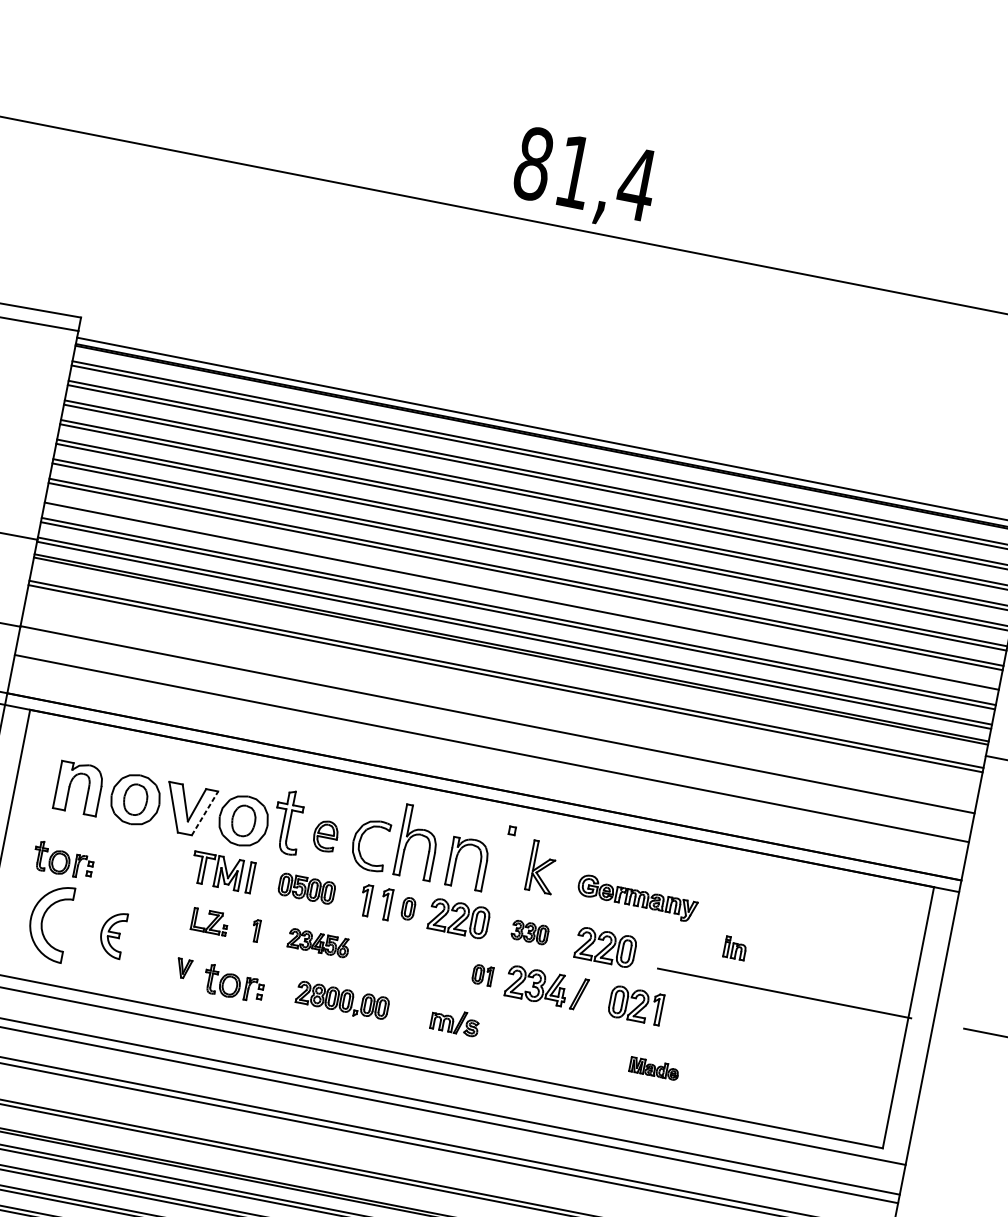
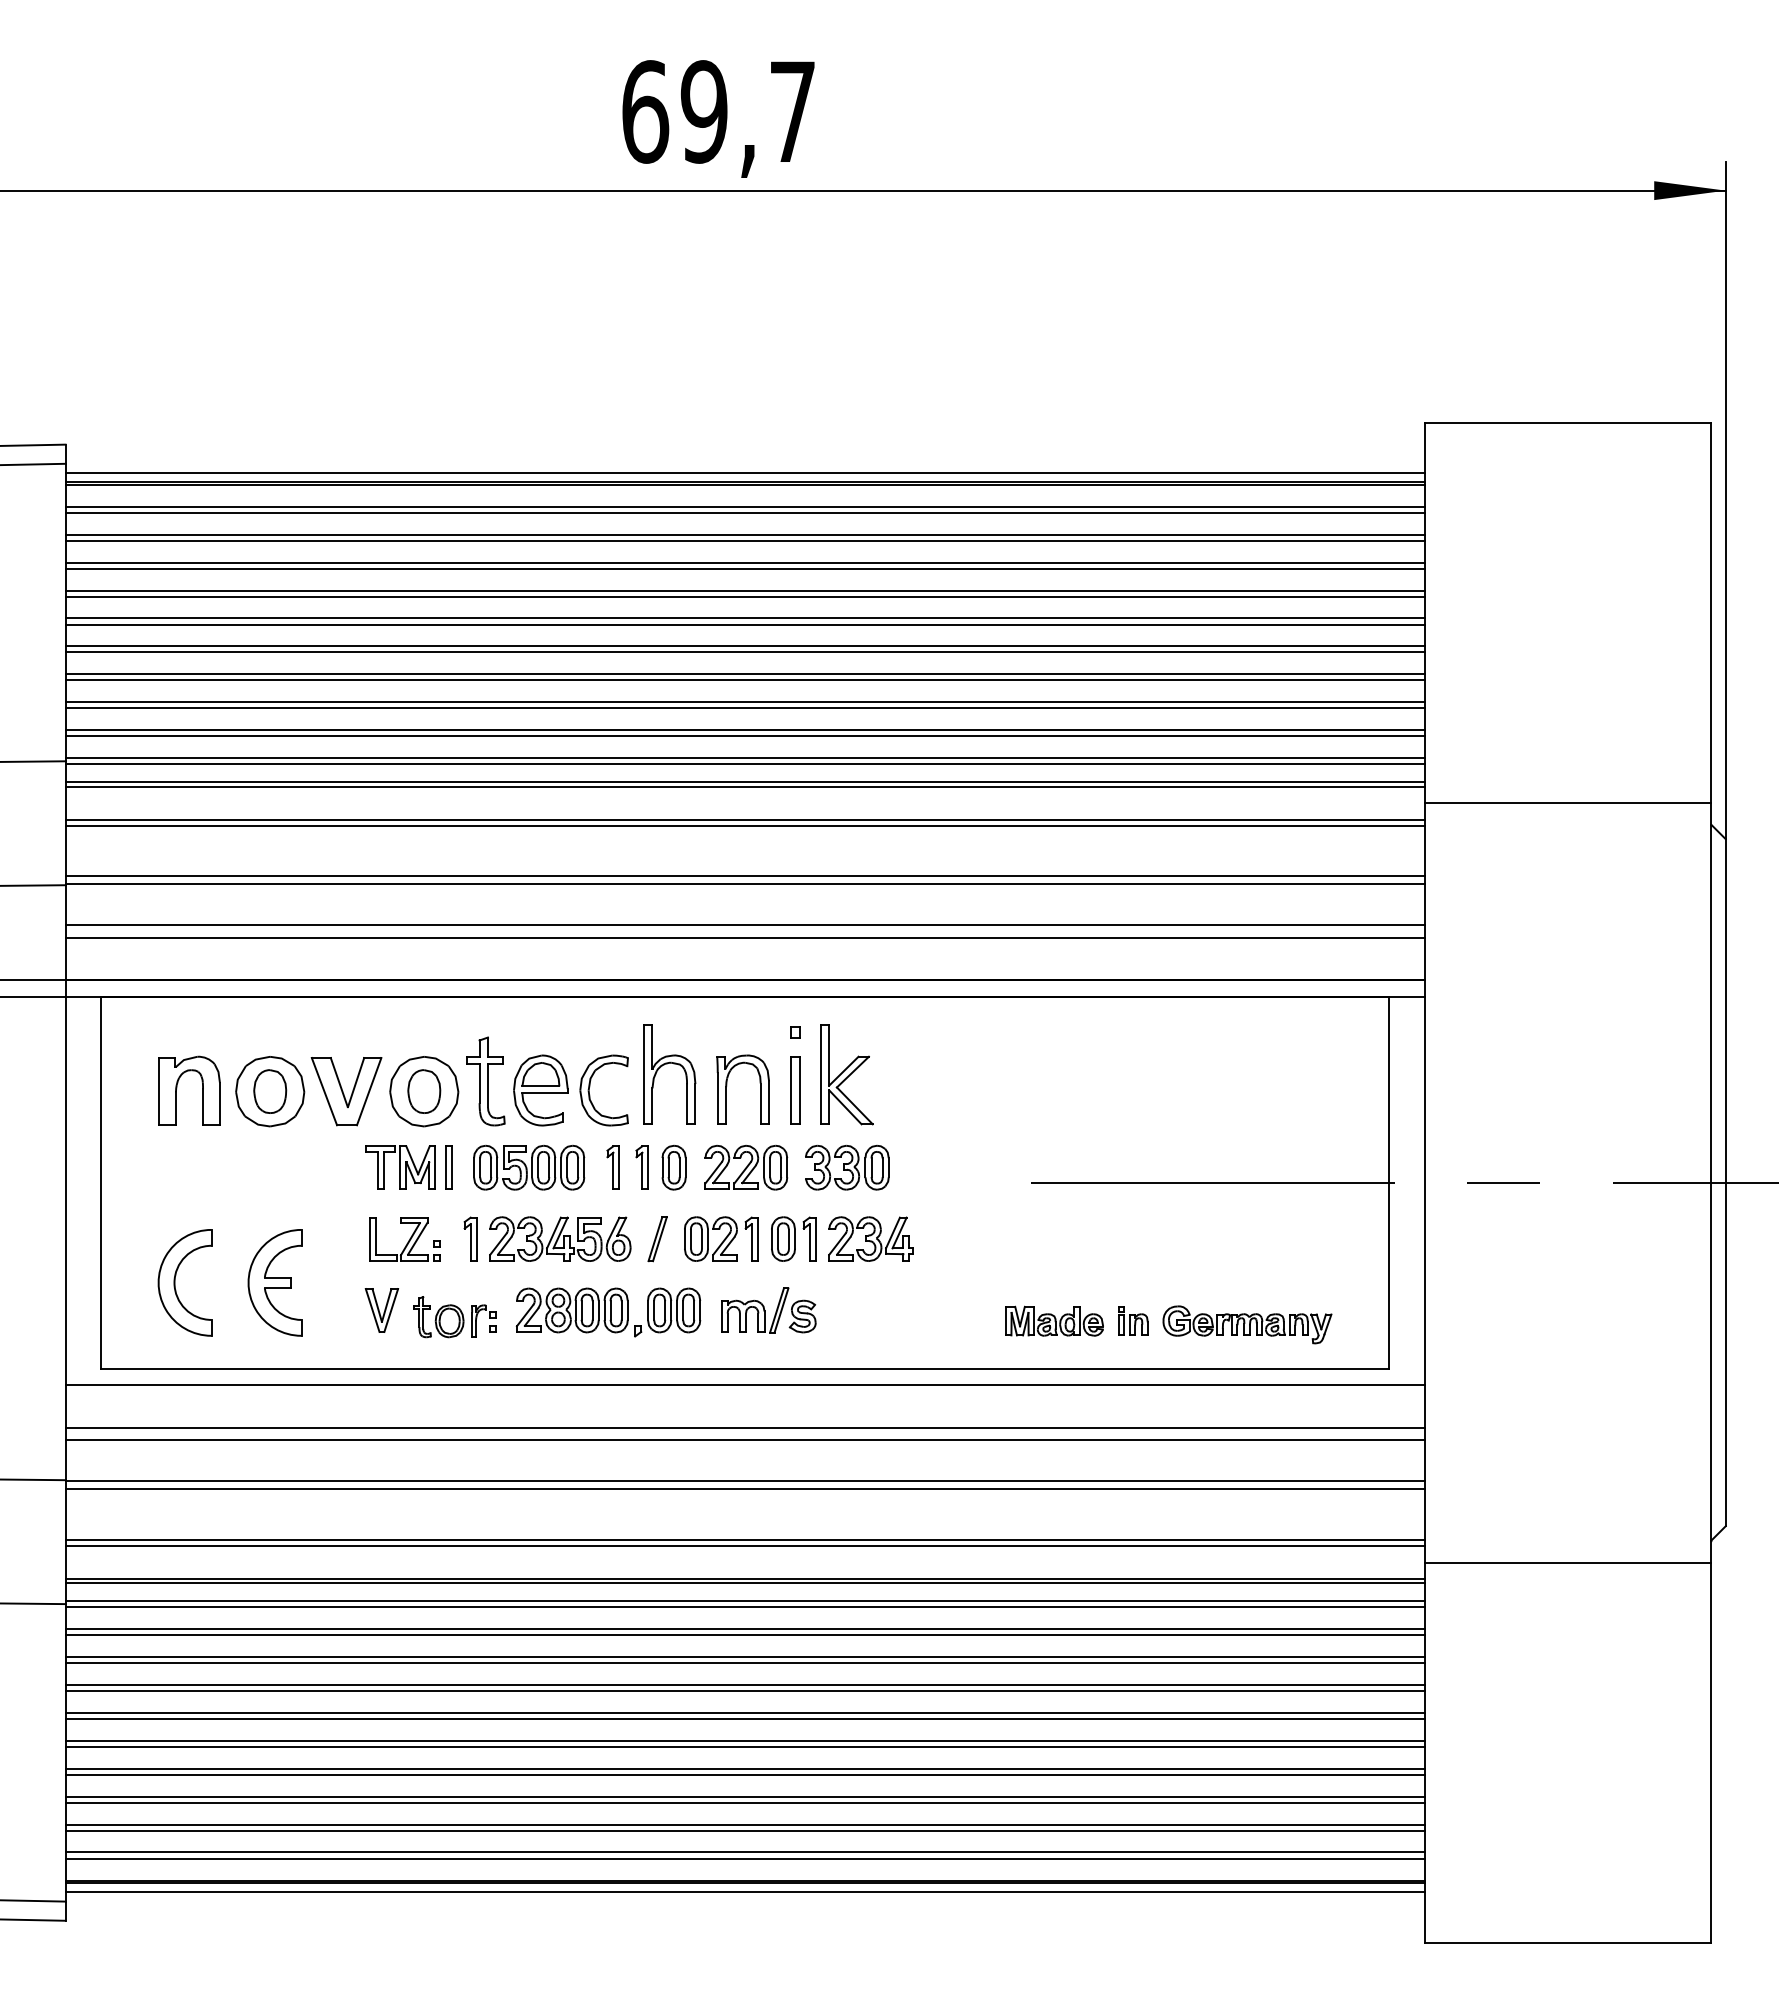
text: (585, 173) -> (719, 111), 81,4 -> 69,7
line: (522, 592) -> (745, 702), added
line: (498, 713) -> (745, 875), added
line: (490, 757) -> (745, 937), added
line: (205, 813) -> (369, 1091), dashed -> solid
part: (325, 836) -> (540, 1090), size x1.67
part: (63, 860) -> (187, 1194), removed
part: (542, 867) -> (846, 1074), size x1.43
part: (504, 871) -> (795, 1090), added
part: (307, 888) -> (529, 1167), size x1.43
part: (637, 898) -> (1247, 1324), moved
part: (408, 908) -> (673, 1167), size x1.43
part: (209, 922) -> (404, 1239), size x1.43
part: (255, 930) -> (470, 1238), size x1.43
part: (530, 932) -> (847, 1167), size x1.67
part: (112, 934) -> (274, 1282), size x1.67
part: (319, 942) -> (560, 1238), size x1.67
part: (606, 947) -> (955, 1167), removed
part: (735, 947) -> (1133, 1320), moved
part: (183, 968) -> (381, 1310), size x1.67
part: (482, 974) -> (793, 1238), size x1.67
part: (579, 994) -> (657, 1239), moved
part: (342, 1001) -> (608, 1312), size x1.43
part: (636, 1005) -> (721, 1238), moved
part: (455, 1021) -> (768, 1310), size x1.43
part: (654, 1068) -> (1054, 1320), size x1.43

